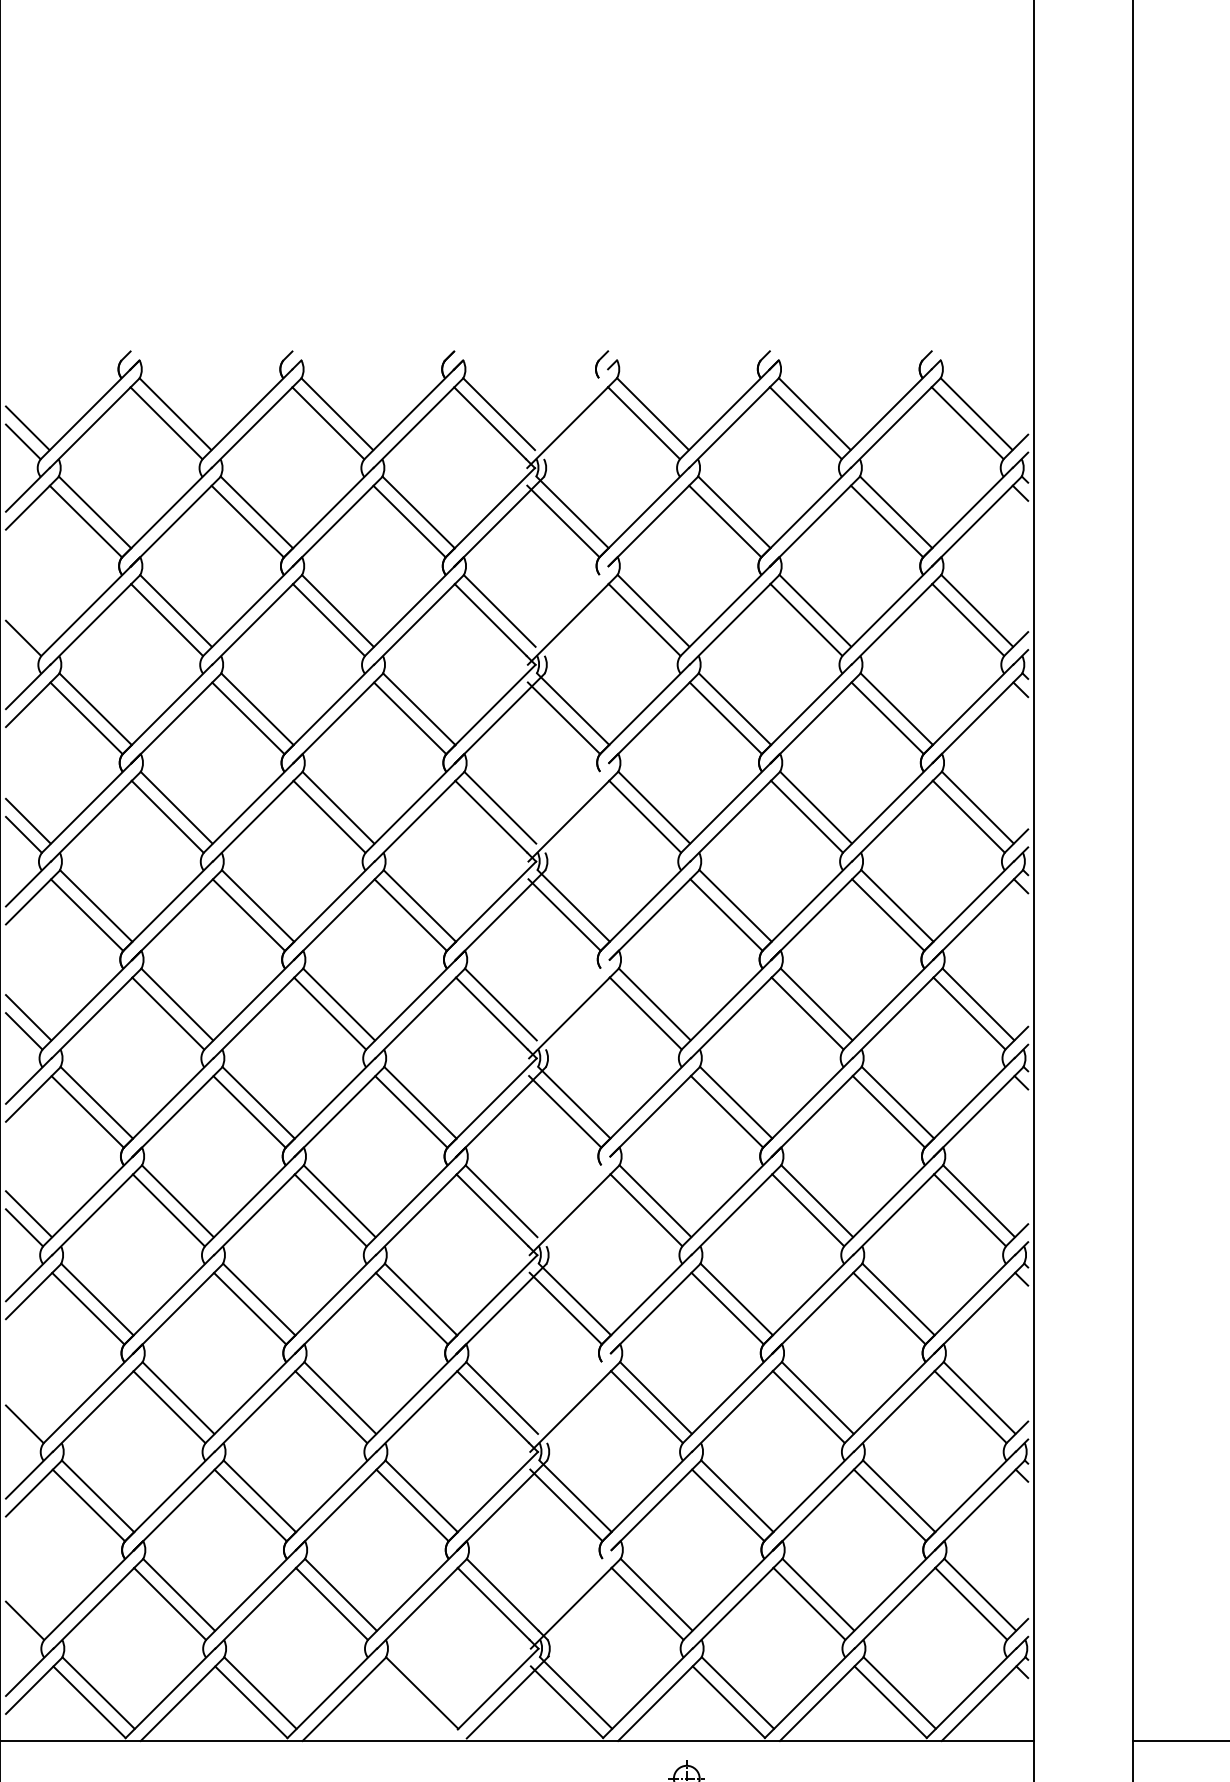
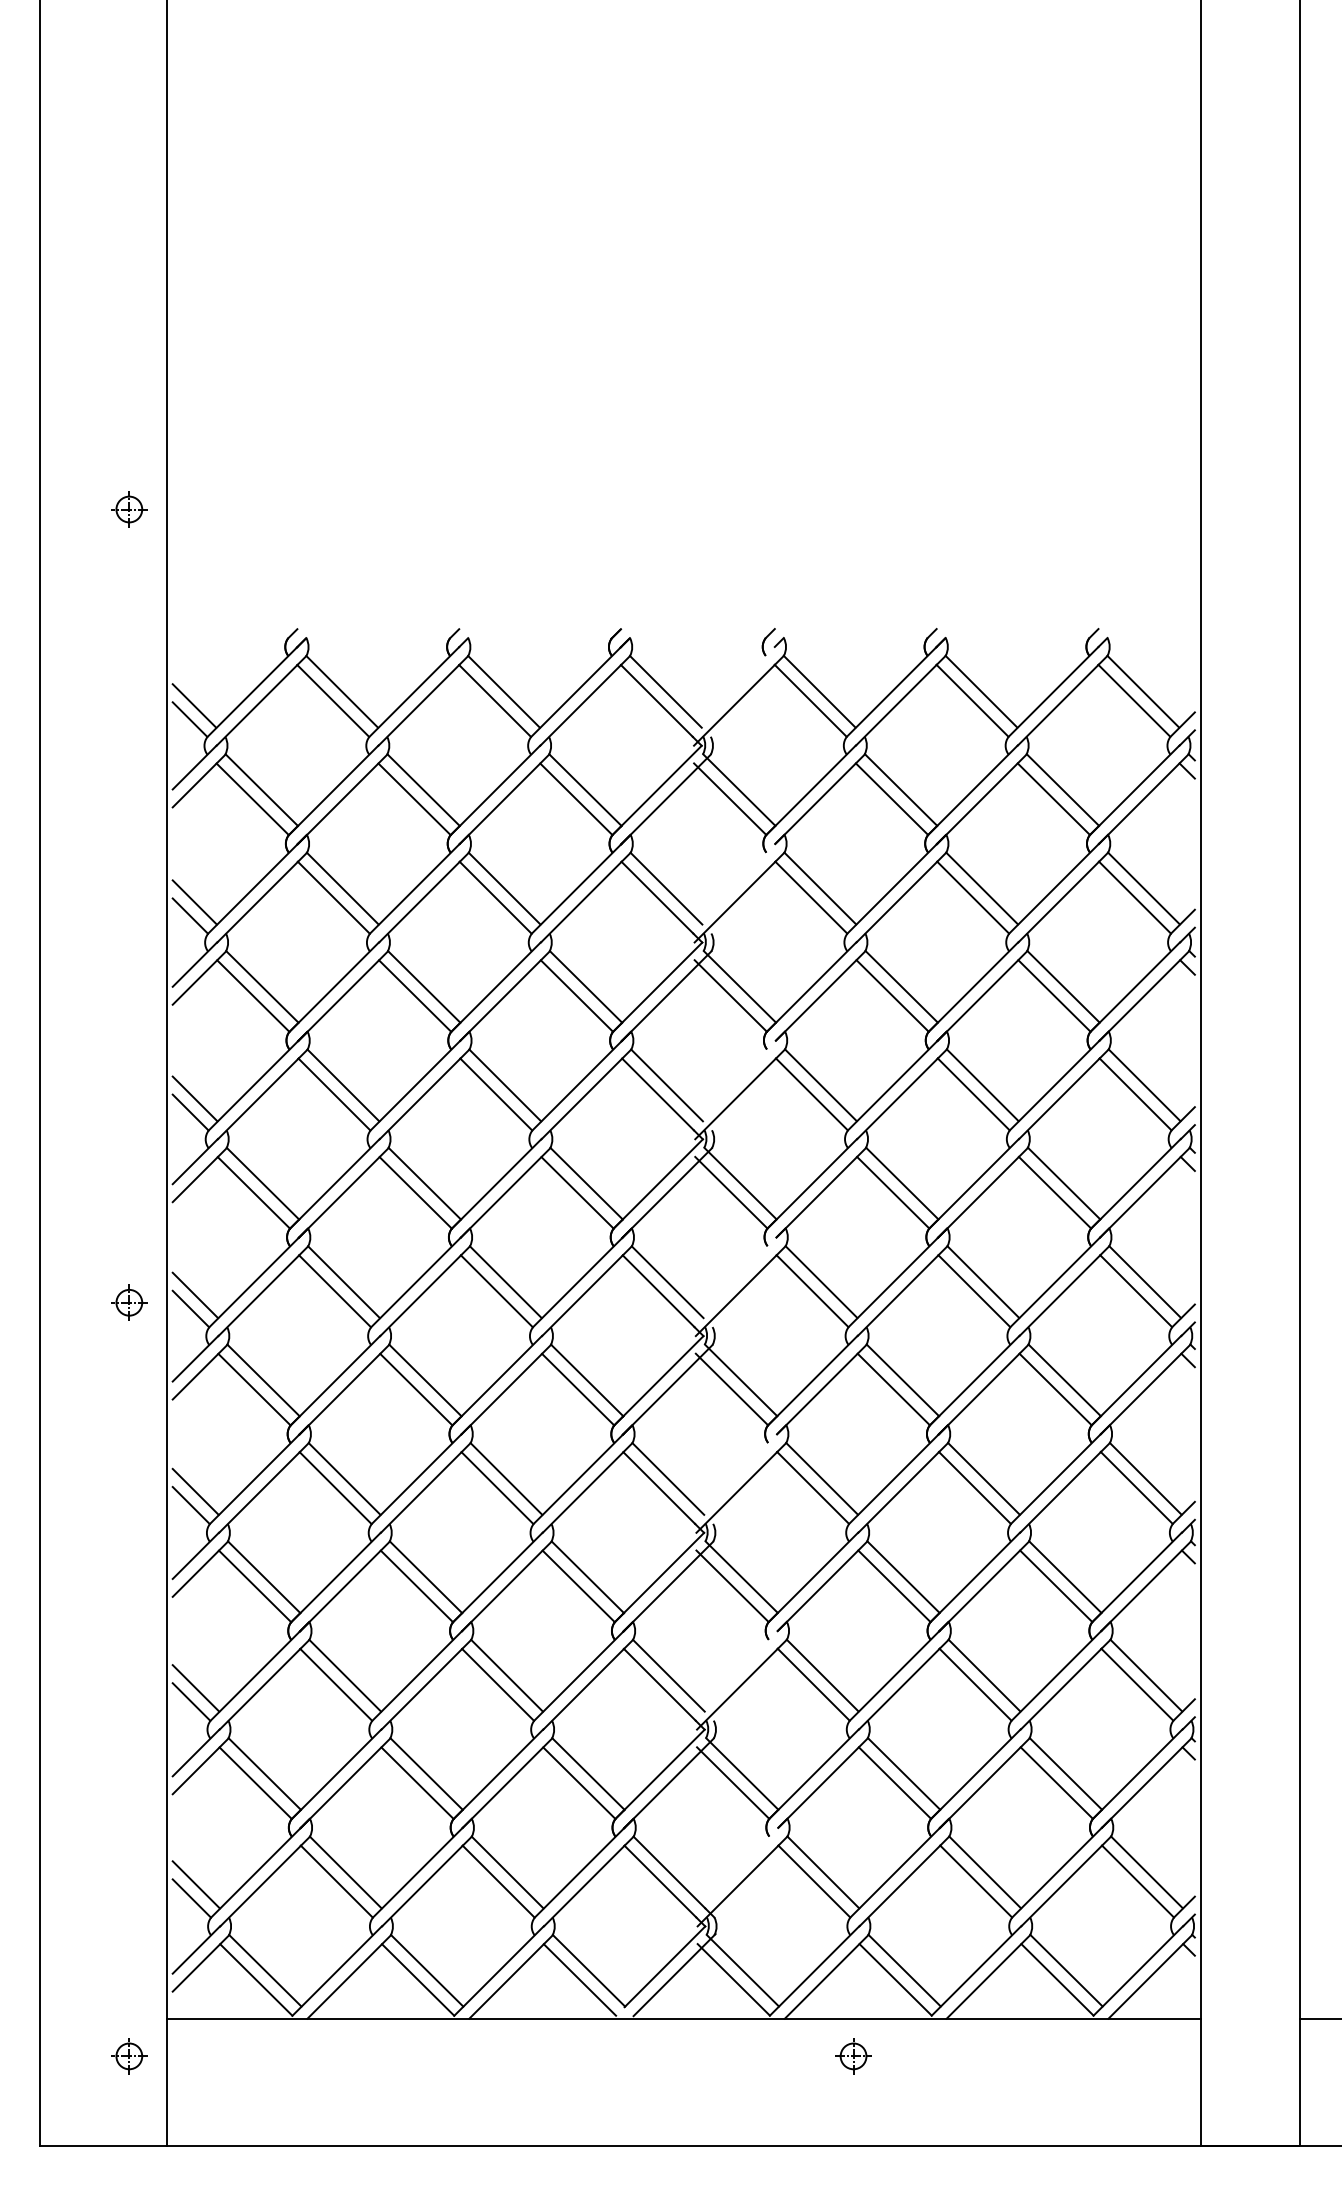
line: (27, 624) -> (194, 902), added
line: (28, 1410) -> (195, 1688), added
line: (28, 1606) -> (195, 1884), added
line: (412, 1701) -> (579, 1979), added

